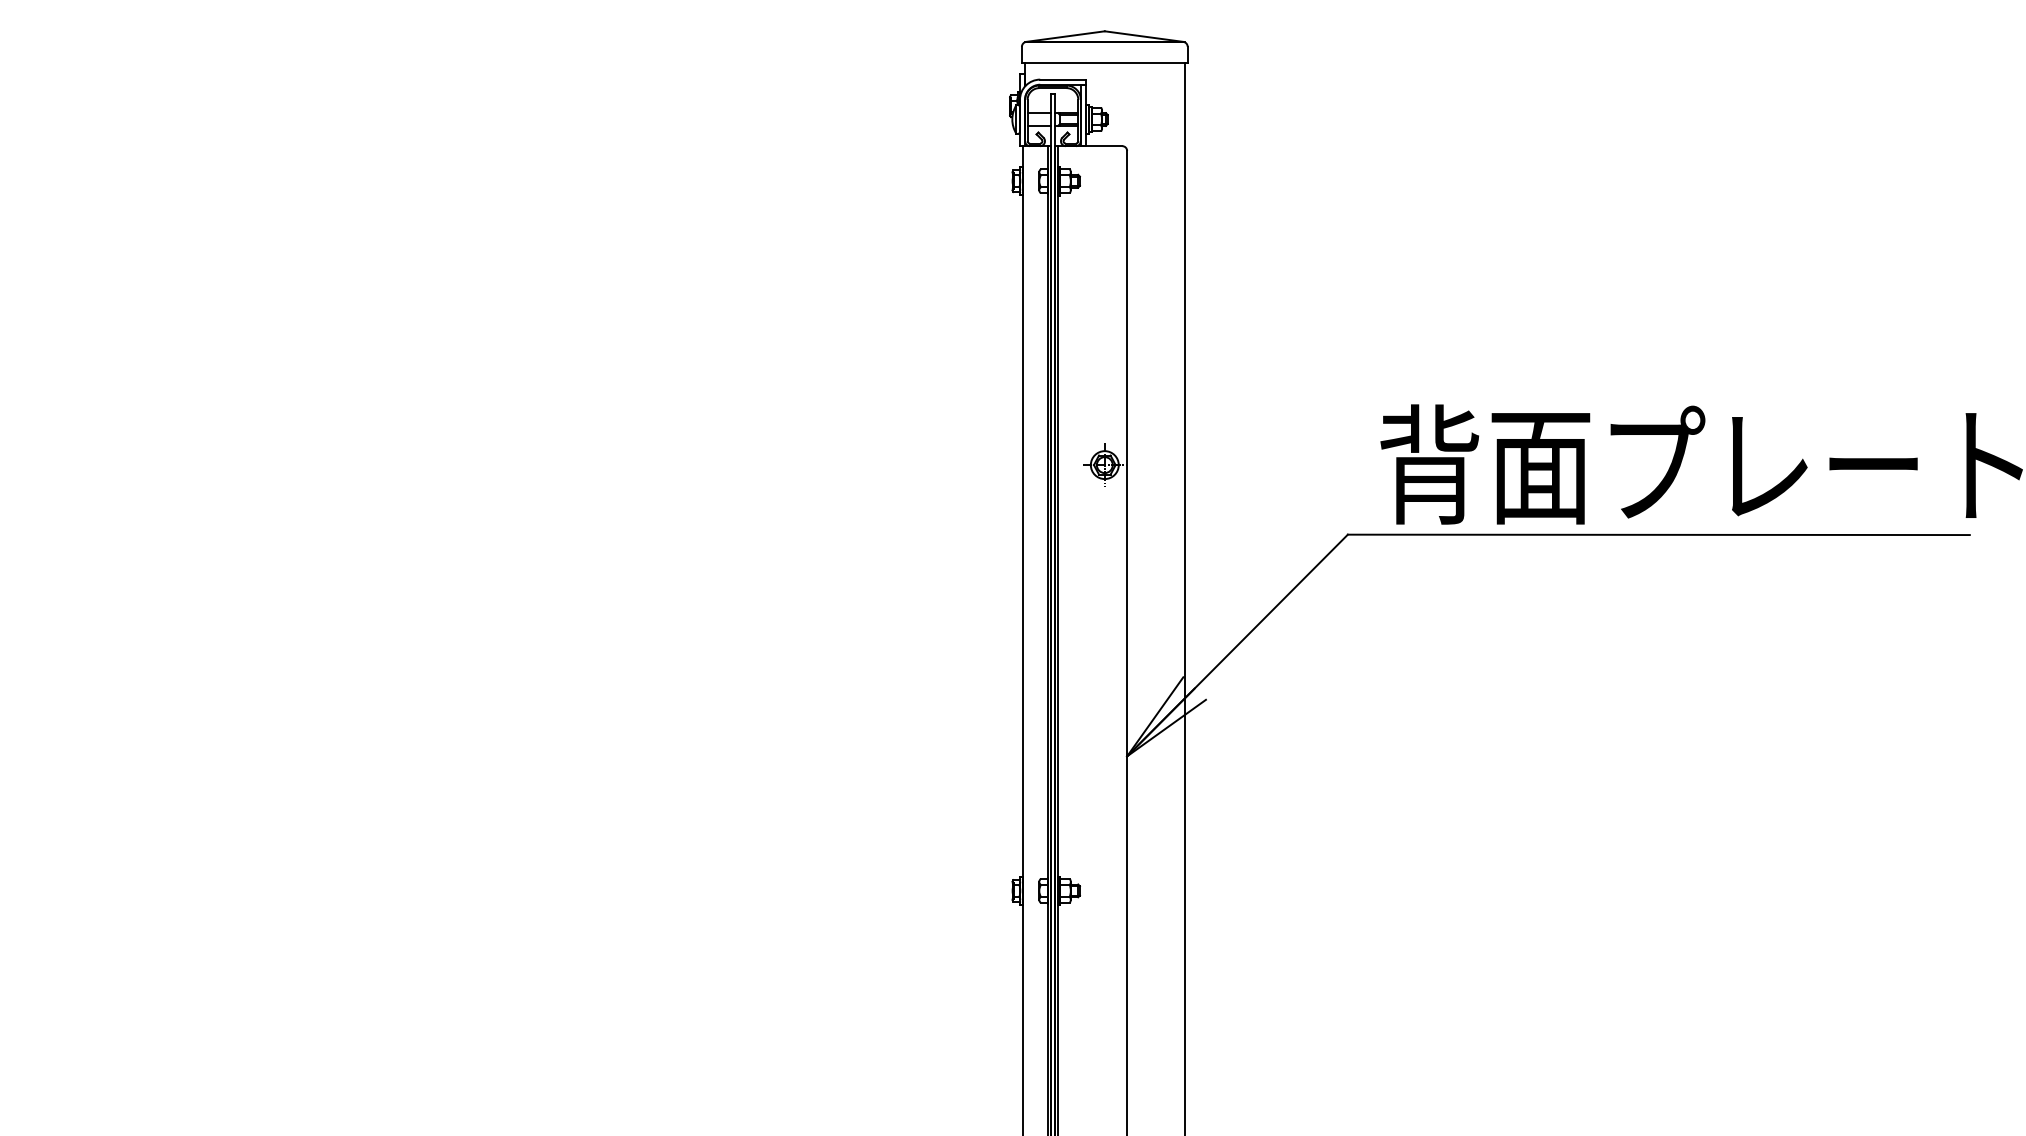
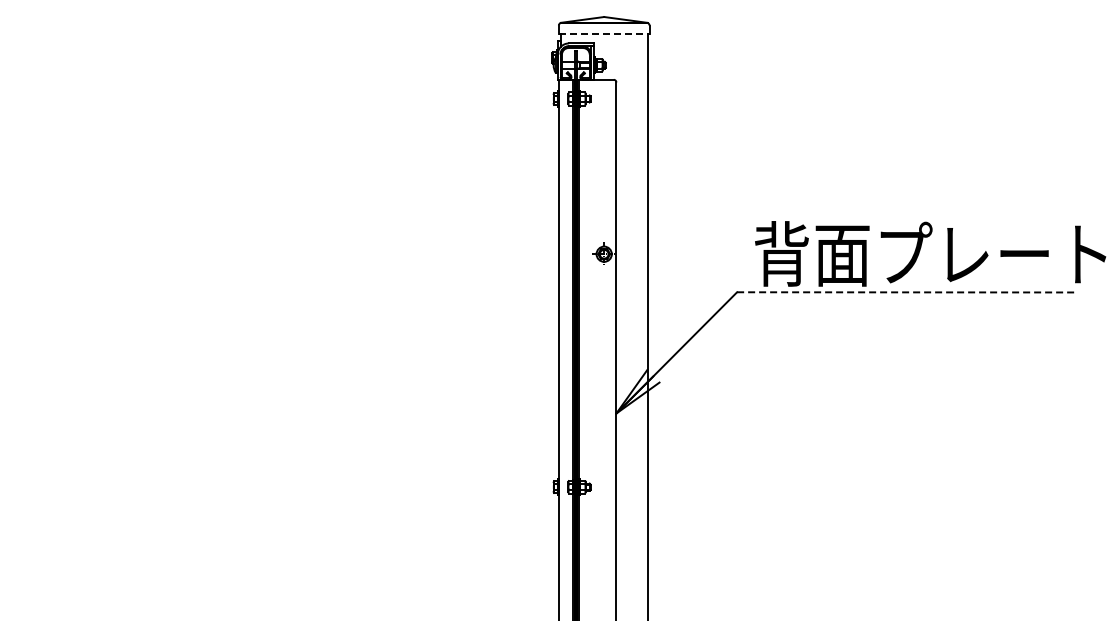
line: (1105, 63) -> (604, 34), solid -> dashed
line: (1659, 535) -> (907, 292), solid -> dashed

